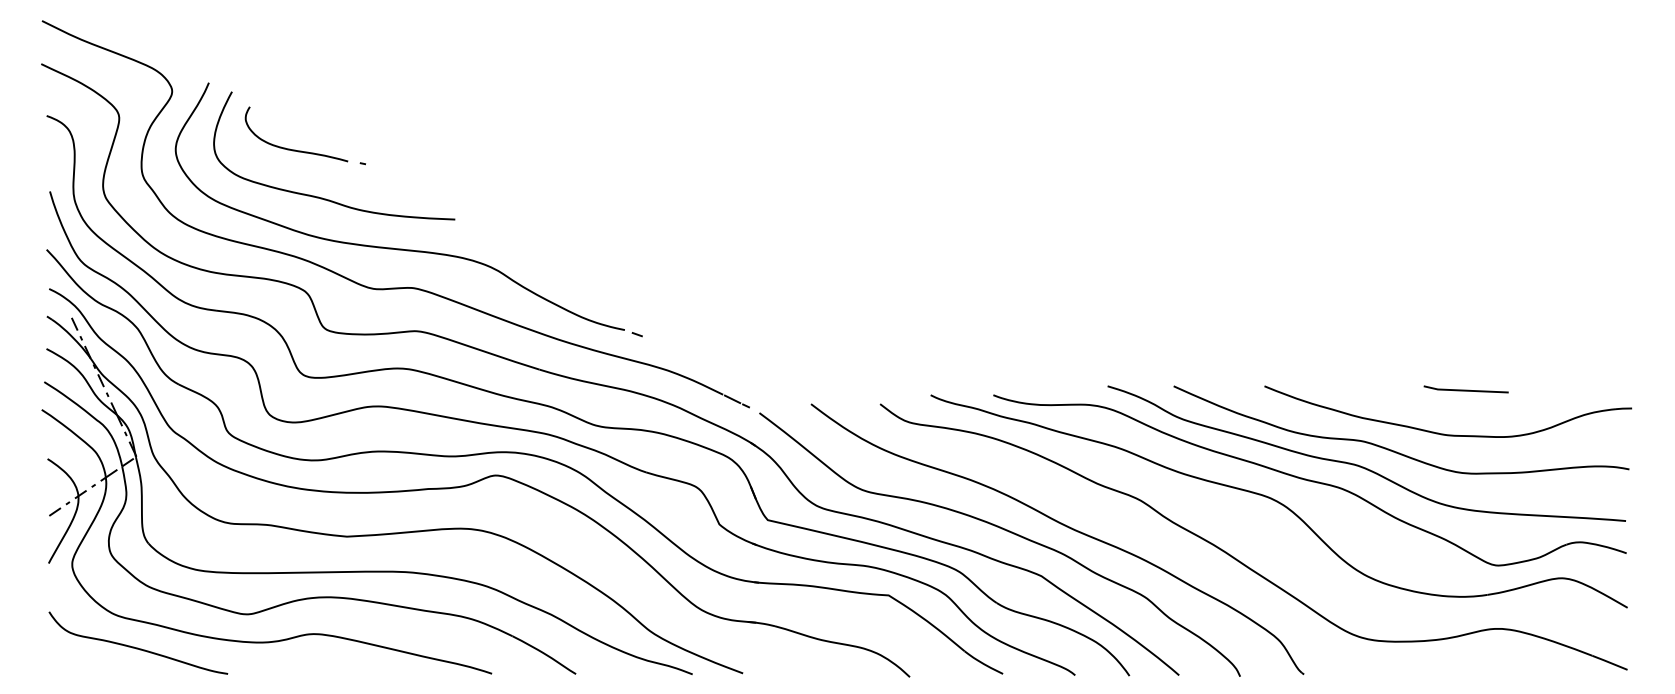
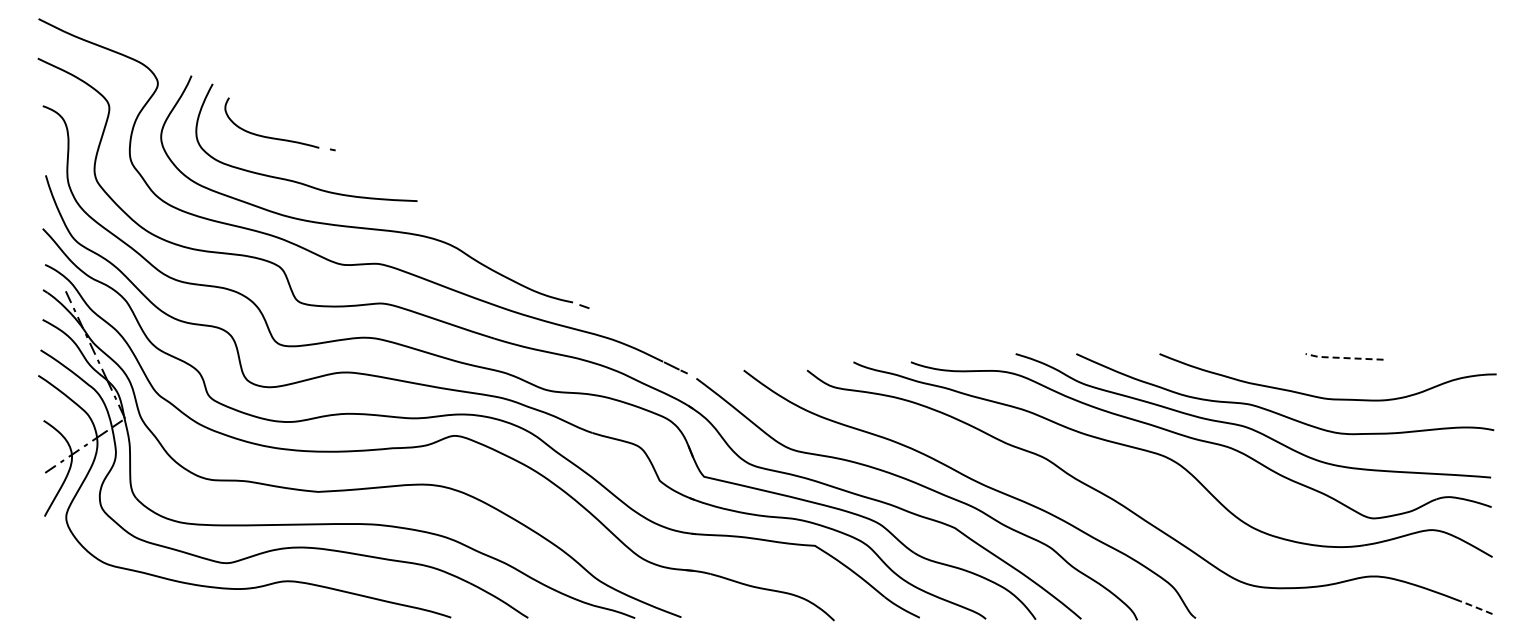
line: (1465, 391) -> (1343, 358), solid -> dashed
curve: (137, 647) -> (126, 593), removed
line: (1609, 662) -> (1475, 607), solid -> dashed

